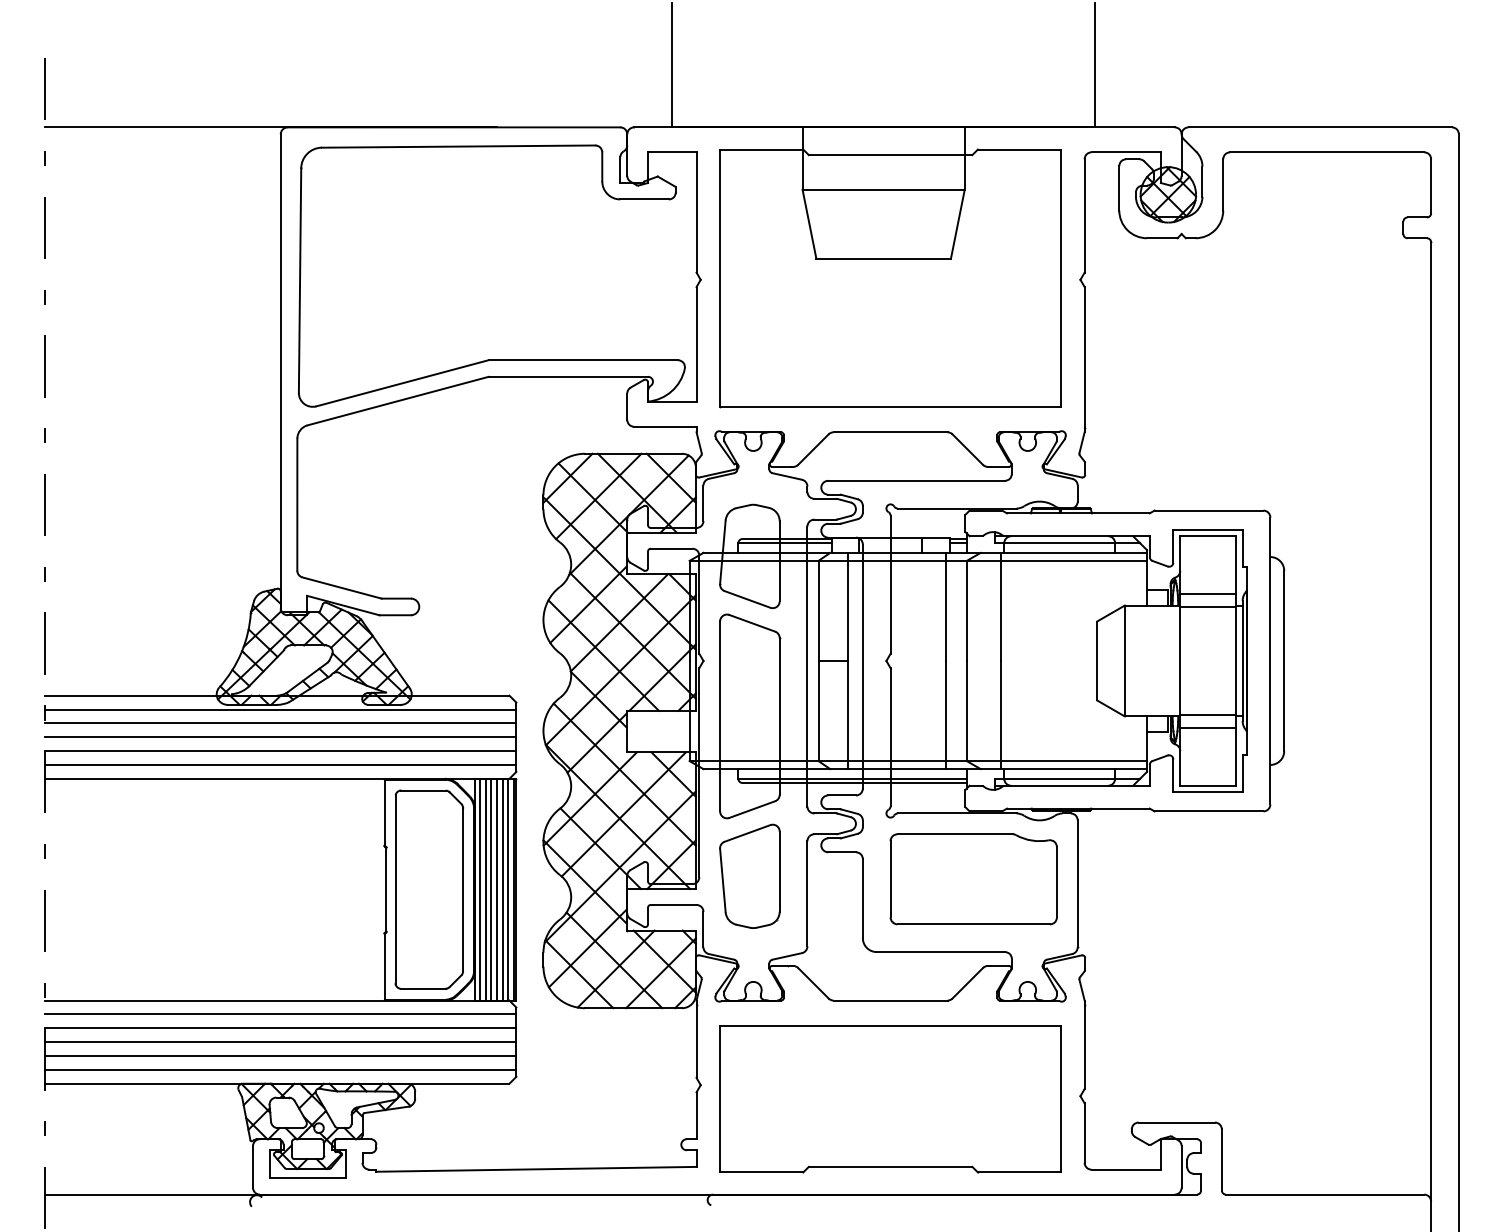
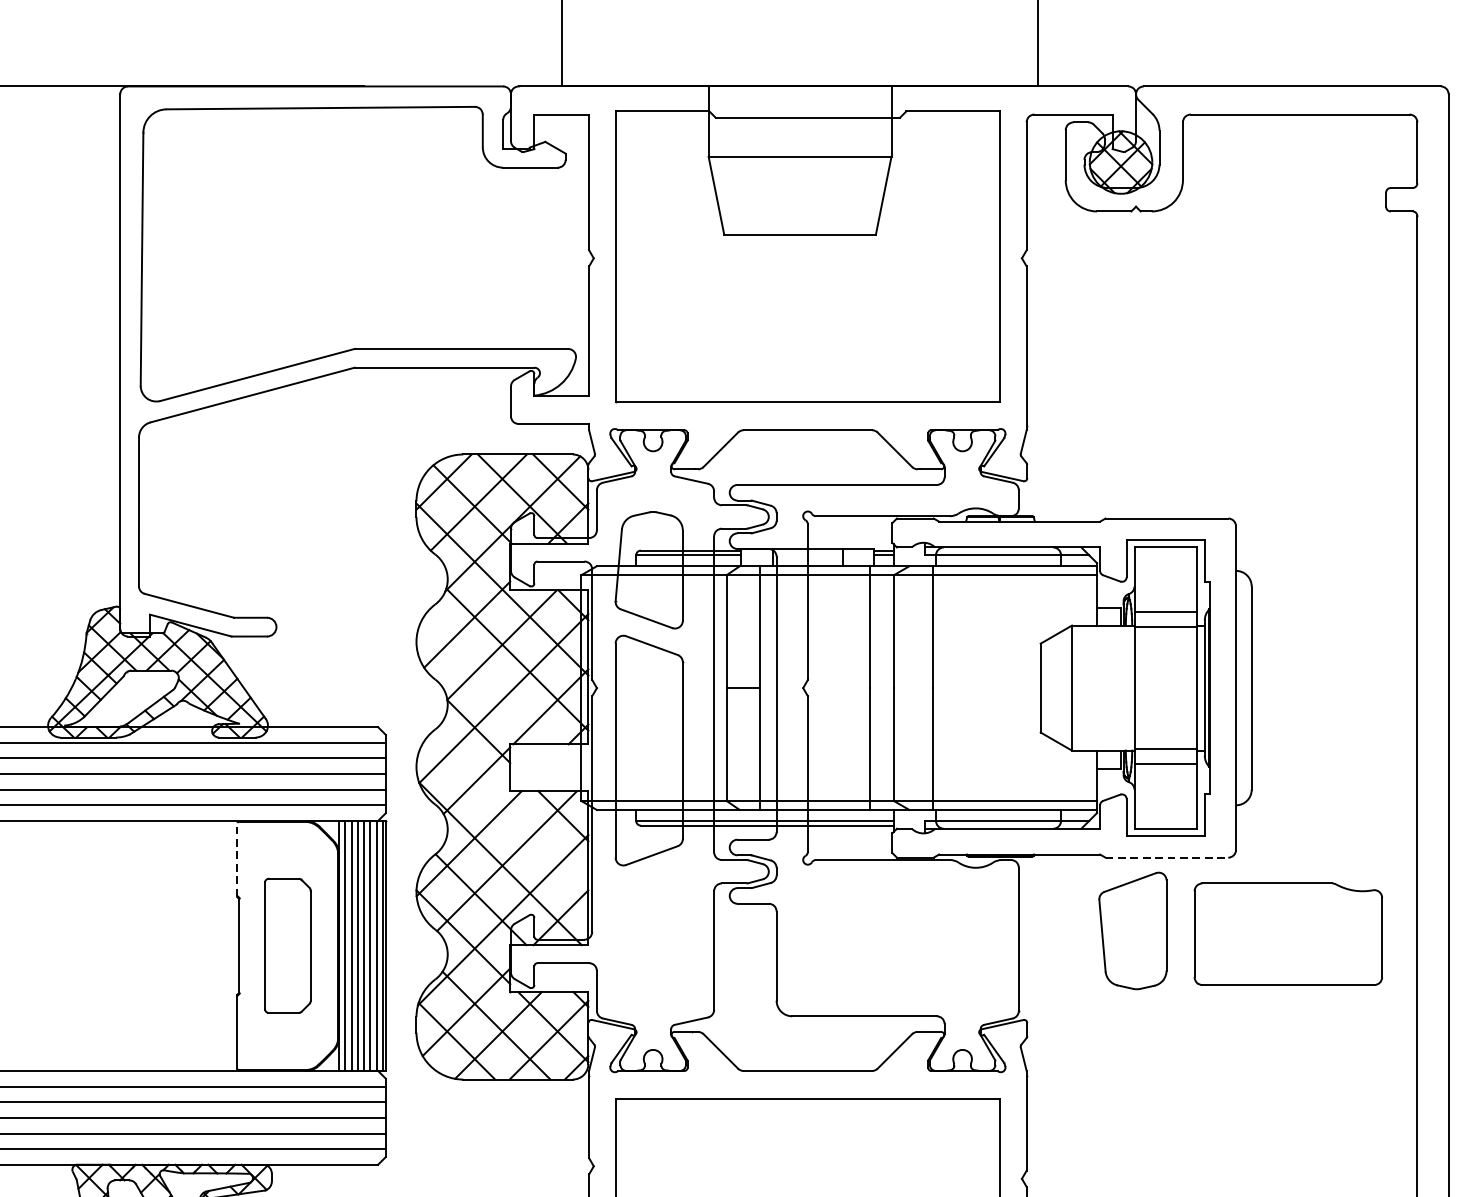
line: (603, 655) -> (484, 681), removed
line: (624, 774) -> (507, 816), removed
line: (1209, 811) -> (1167, 857), solid -> dashed
line: (384, 813) -> (237, 860), solid -> dashed
part: (749, 875) -> (1132, 929), moved
part: (973, 879) -> (1288, 934), moved
part: (429, 889) -> (287, 945), size x0.6

